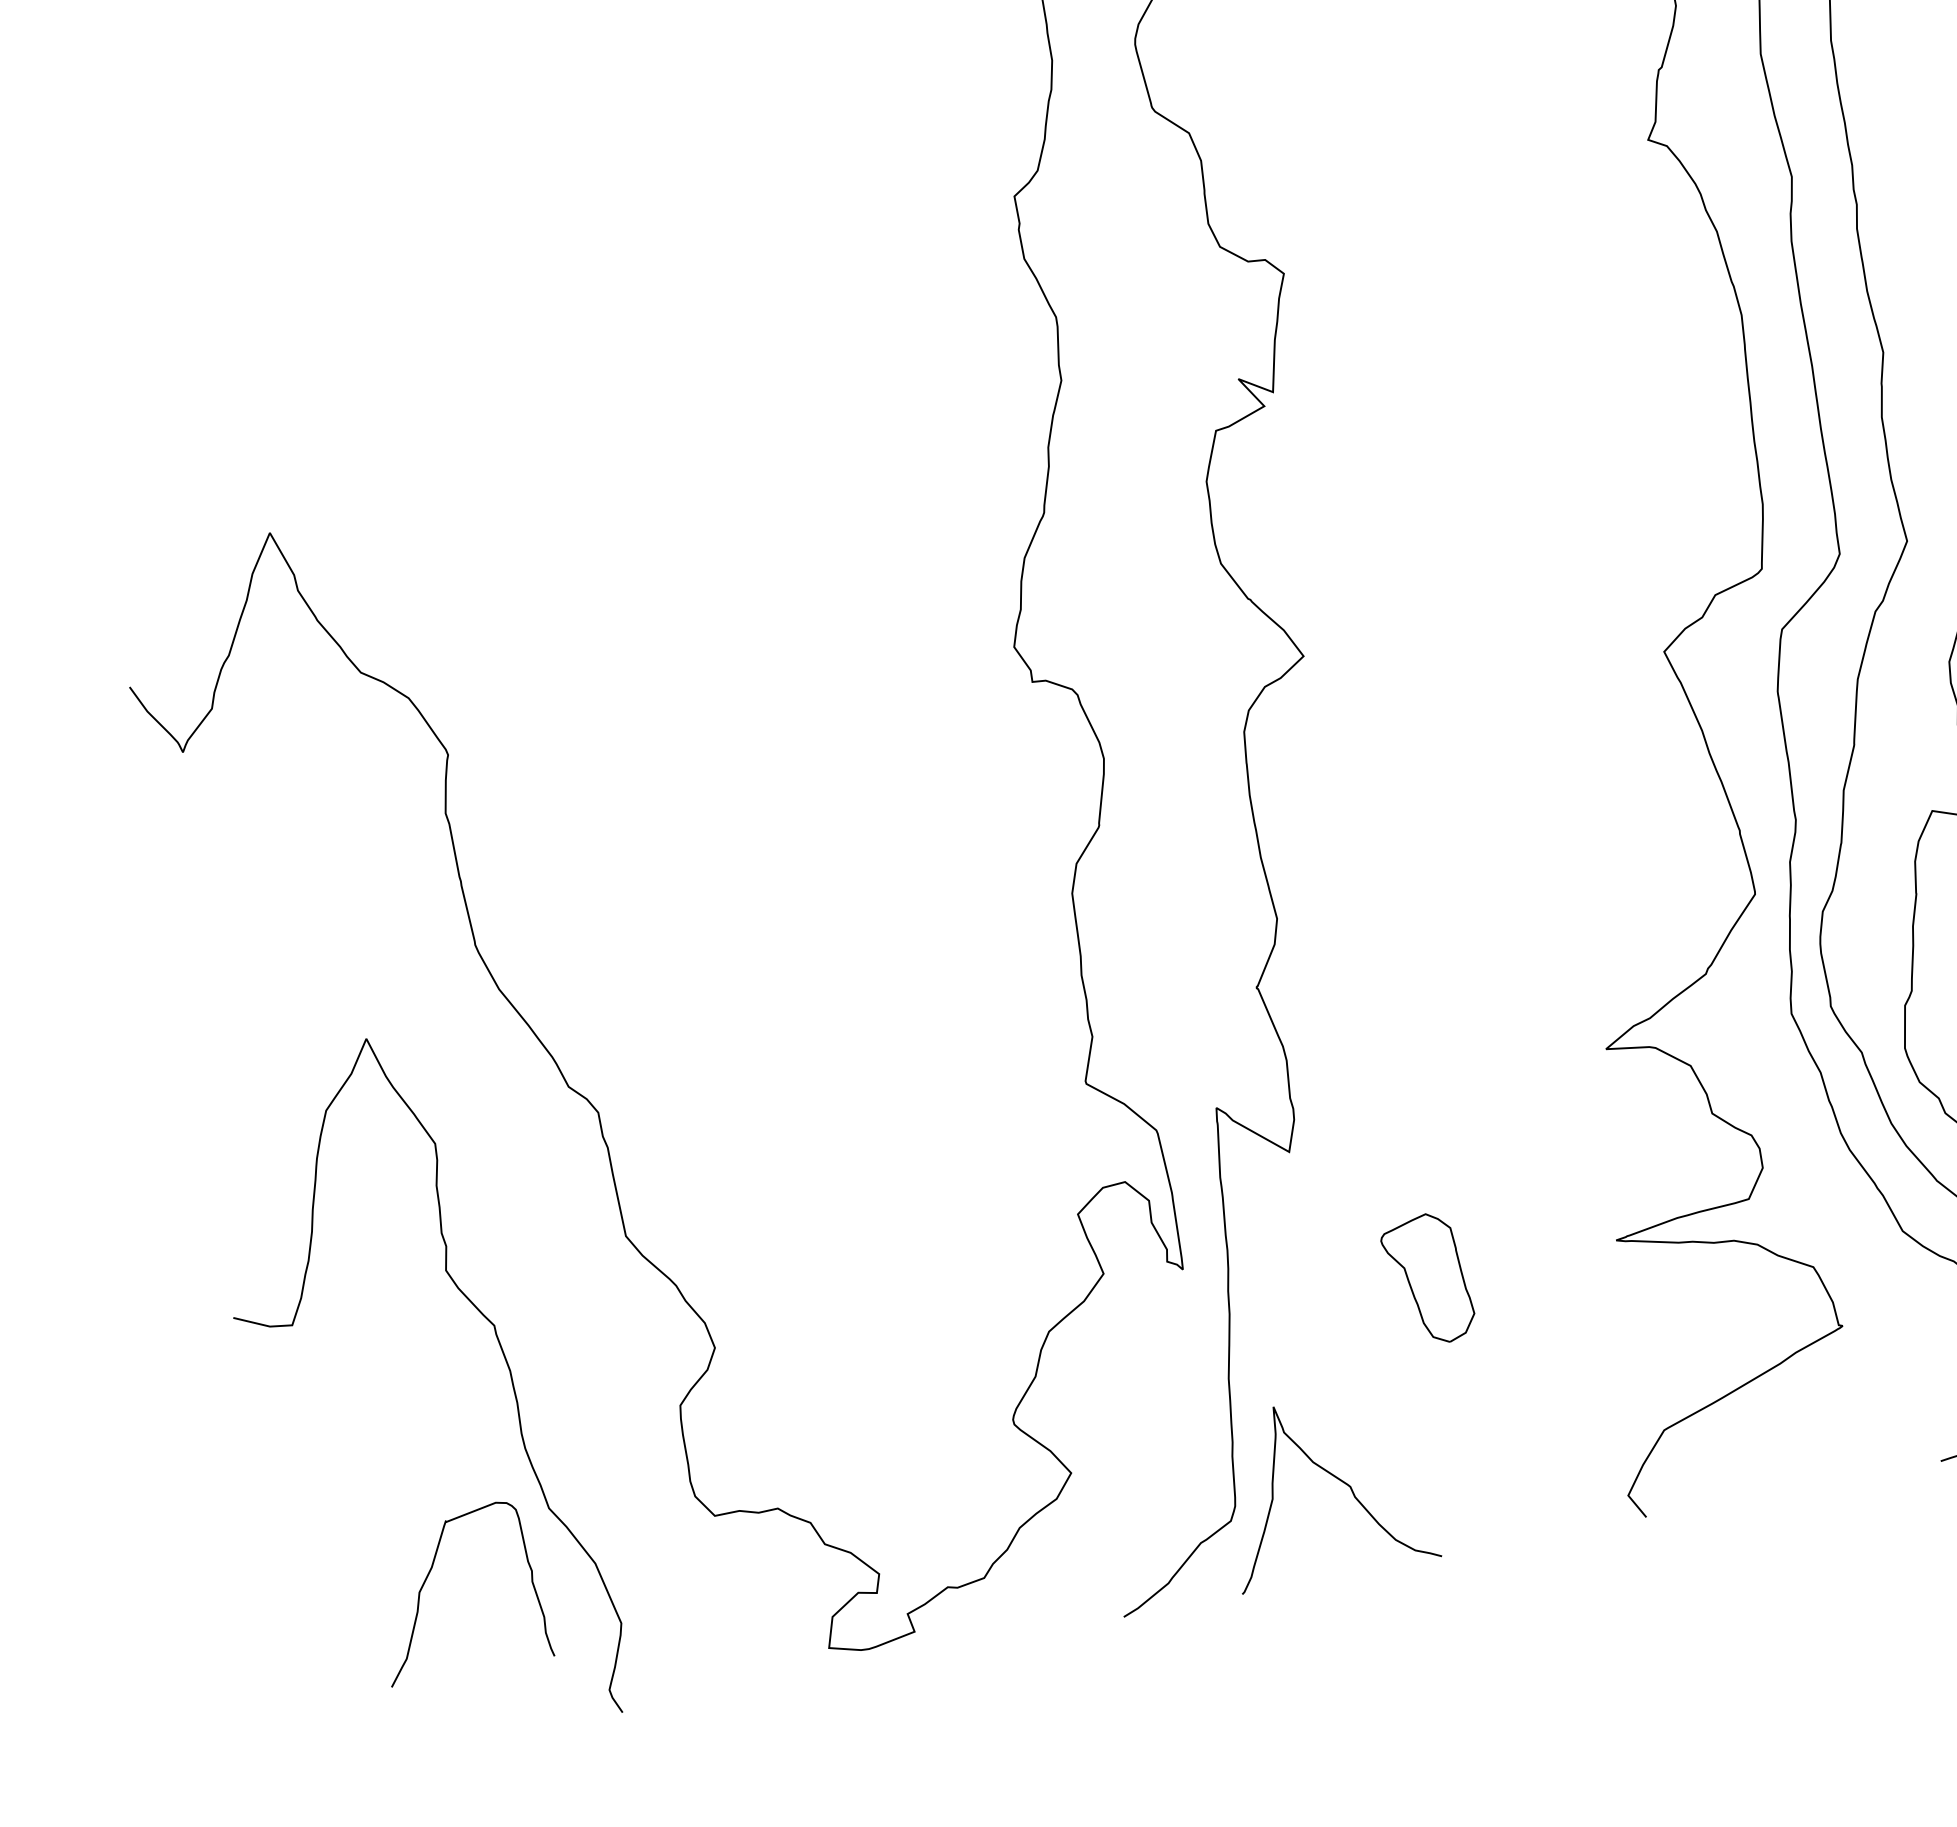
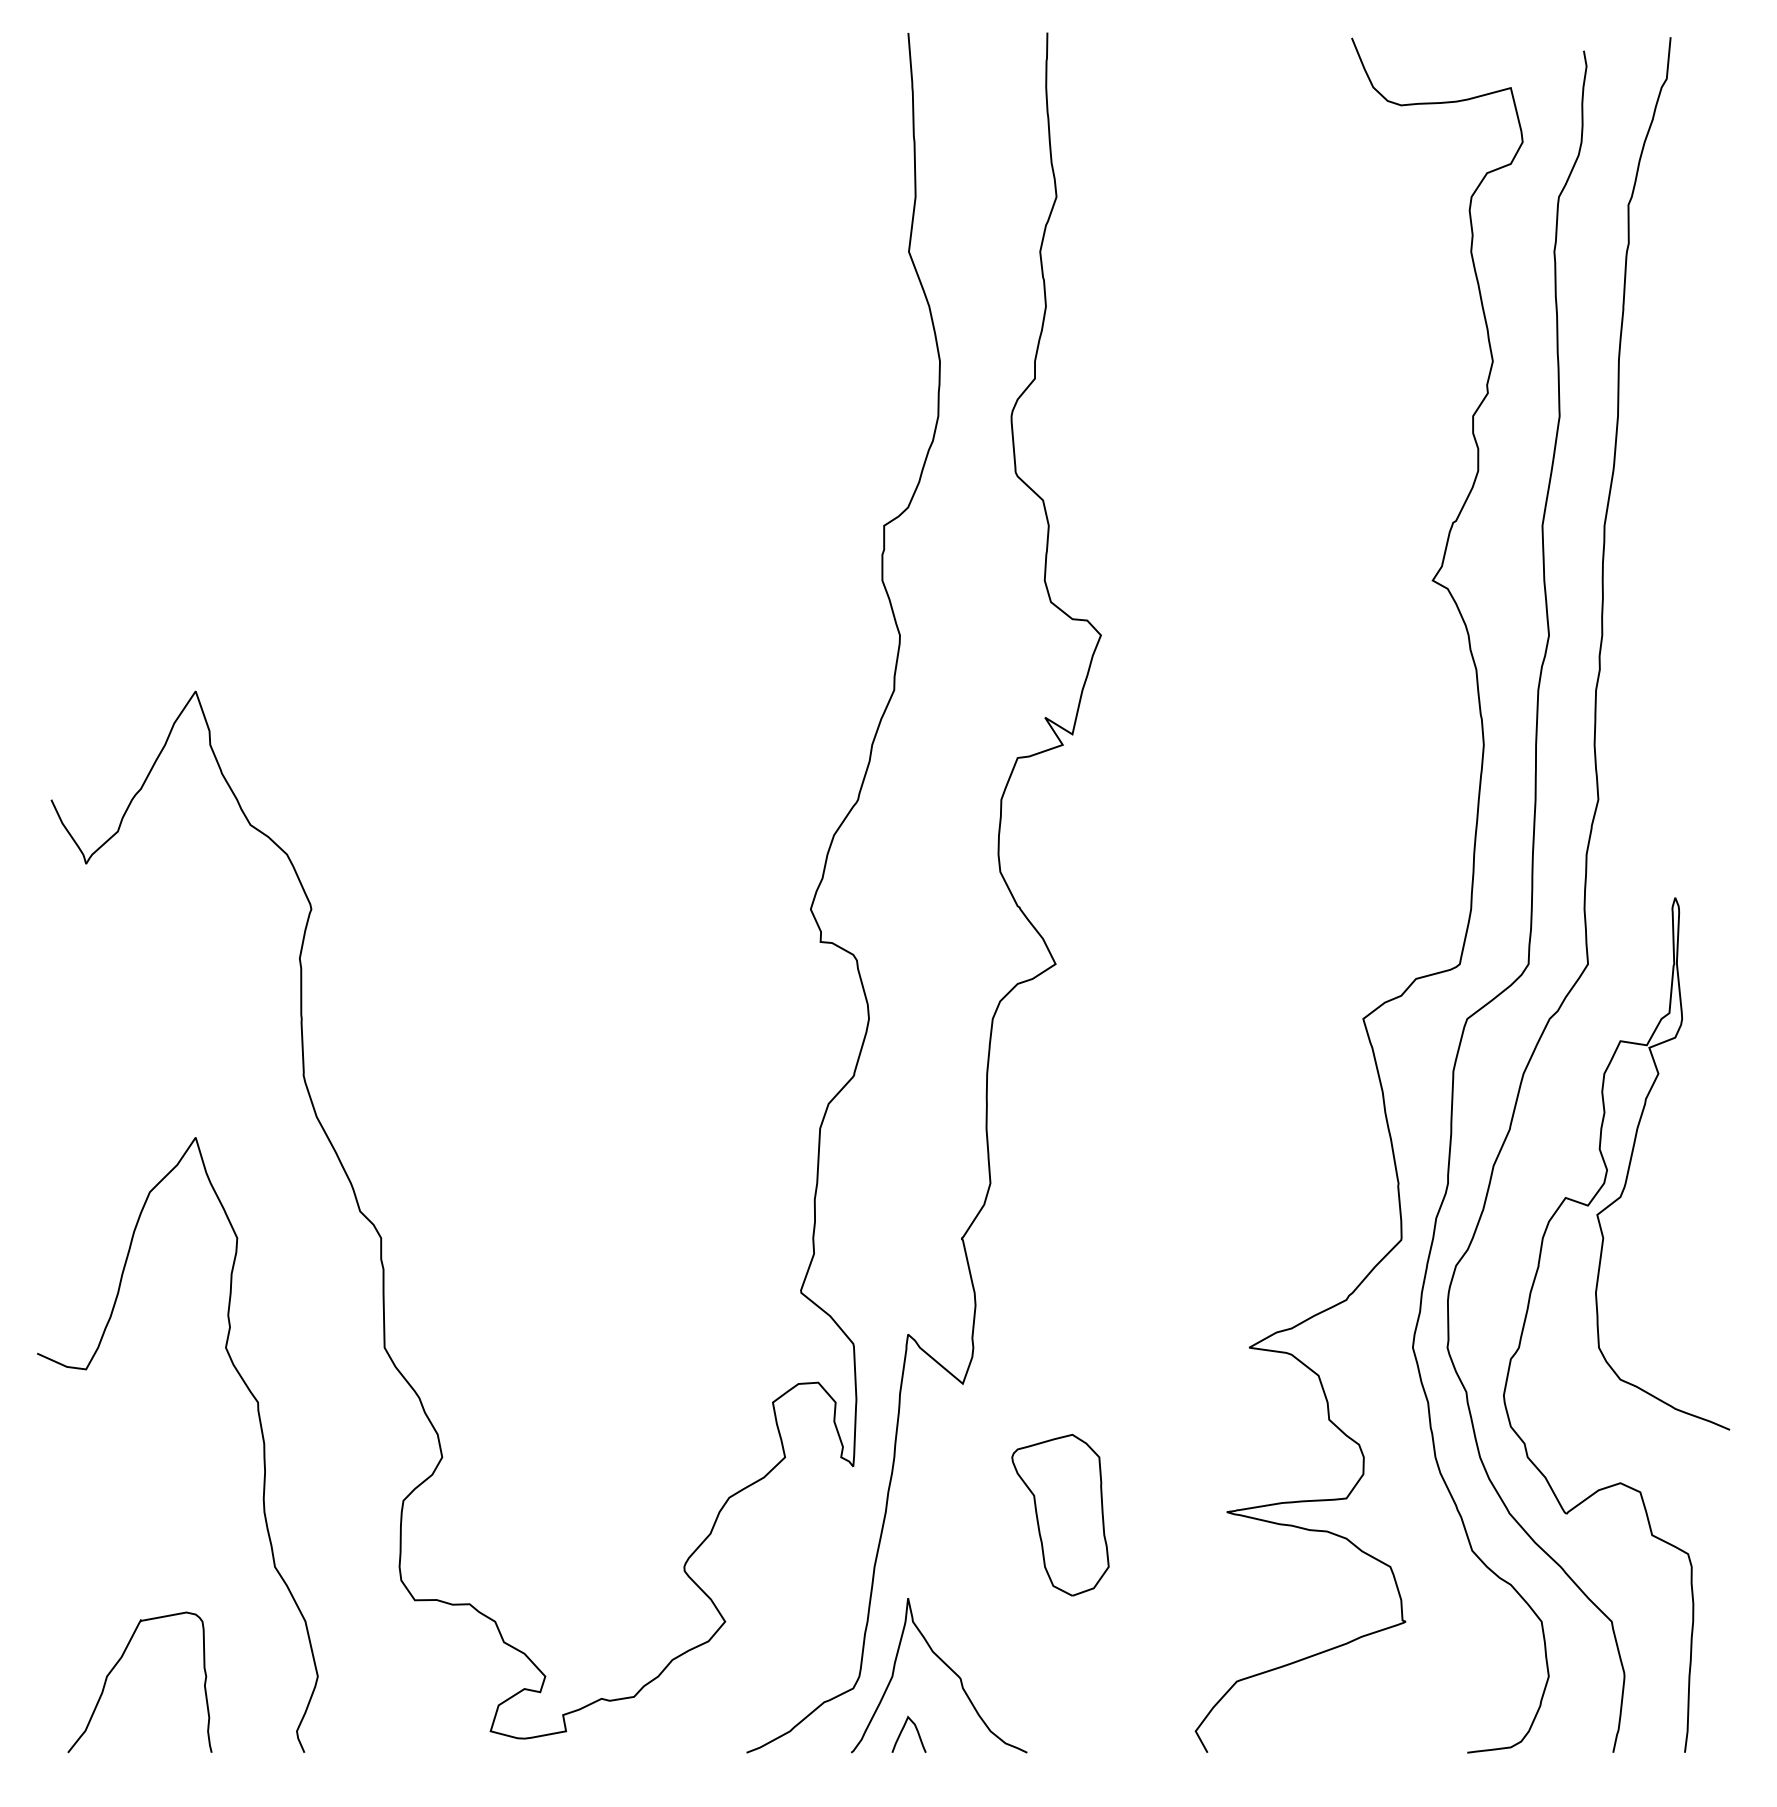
part: (1428, 1279) -> (1060, 1514), size x1.43
curve: (1295, 1559) -> (902, 1731), added
curve: (428, 1576) -> (117, 1664), moved

